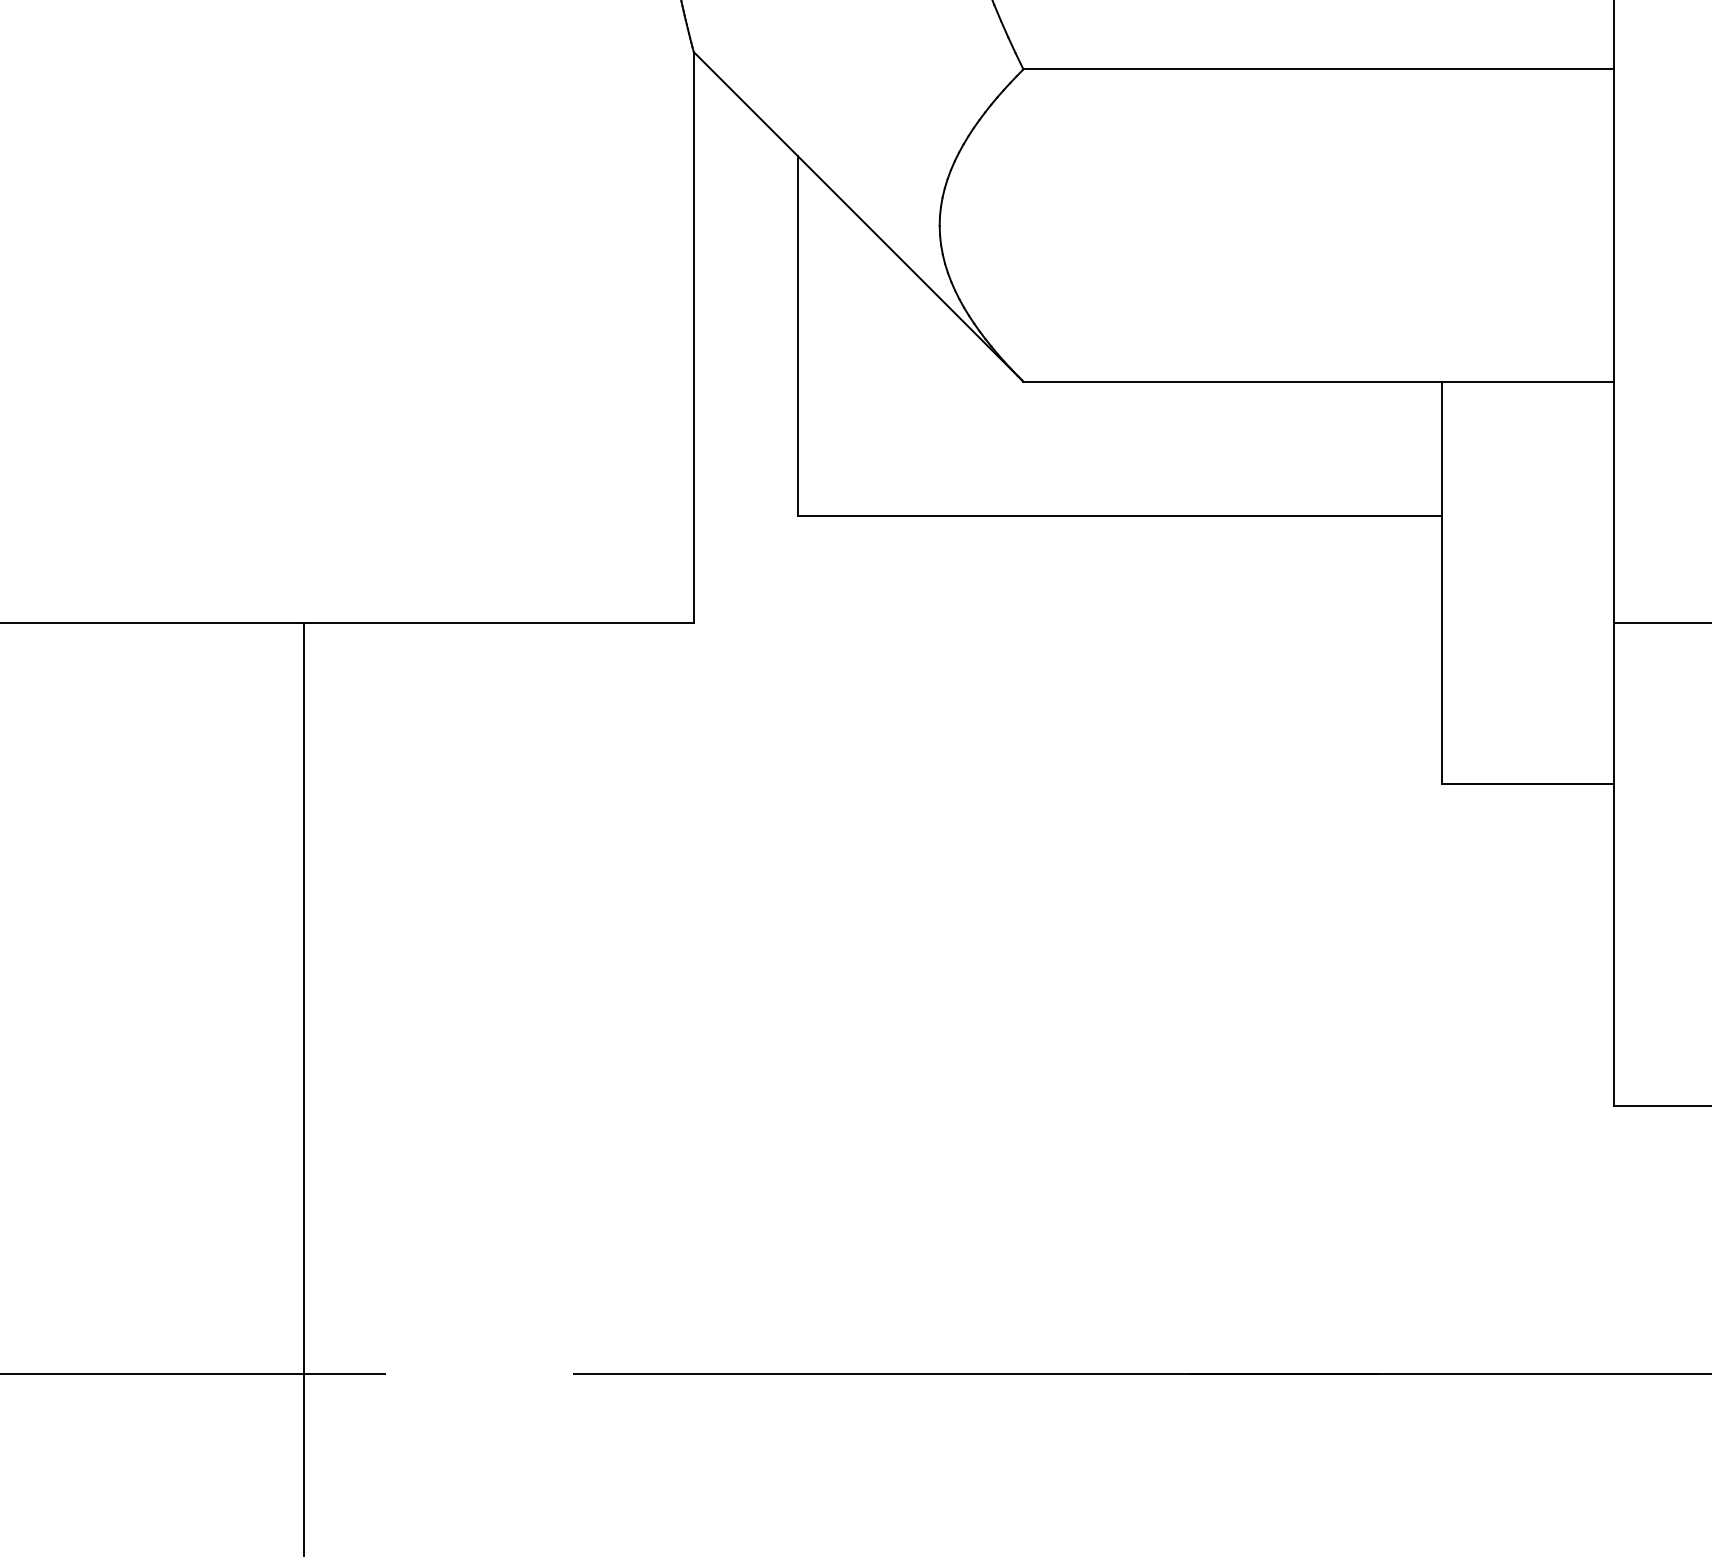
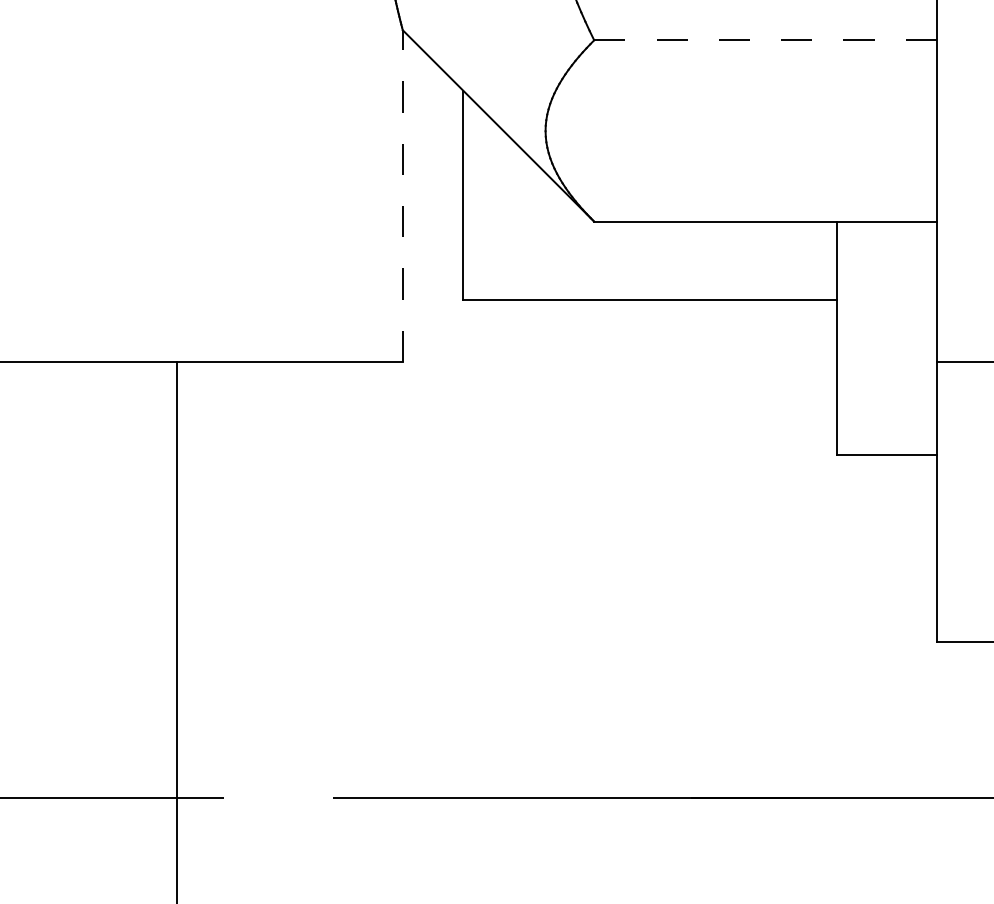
line: (1318, 69) -> (765, 40), solid -> dashed
line: (693, 338) -> (402, 196), solid -> dashed

